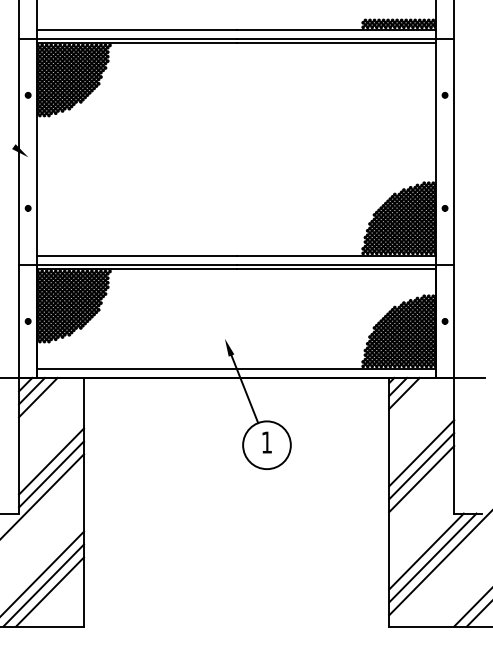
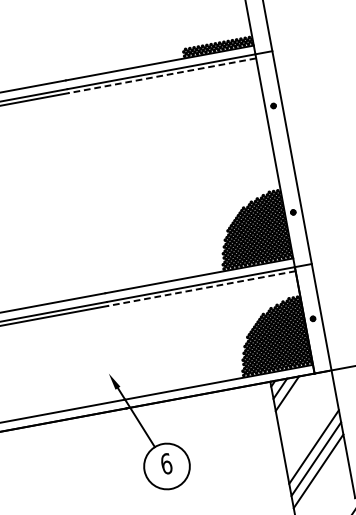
line: (336, 43) -> (162, 76), solid -> dashed
line: (336, 269) -> (201, 288), solid -> dashed
text: (266, 442) -> (166, 463), 1 -> 6

